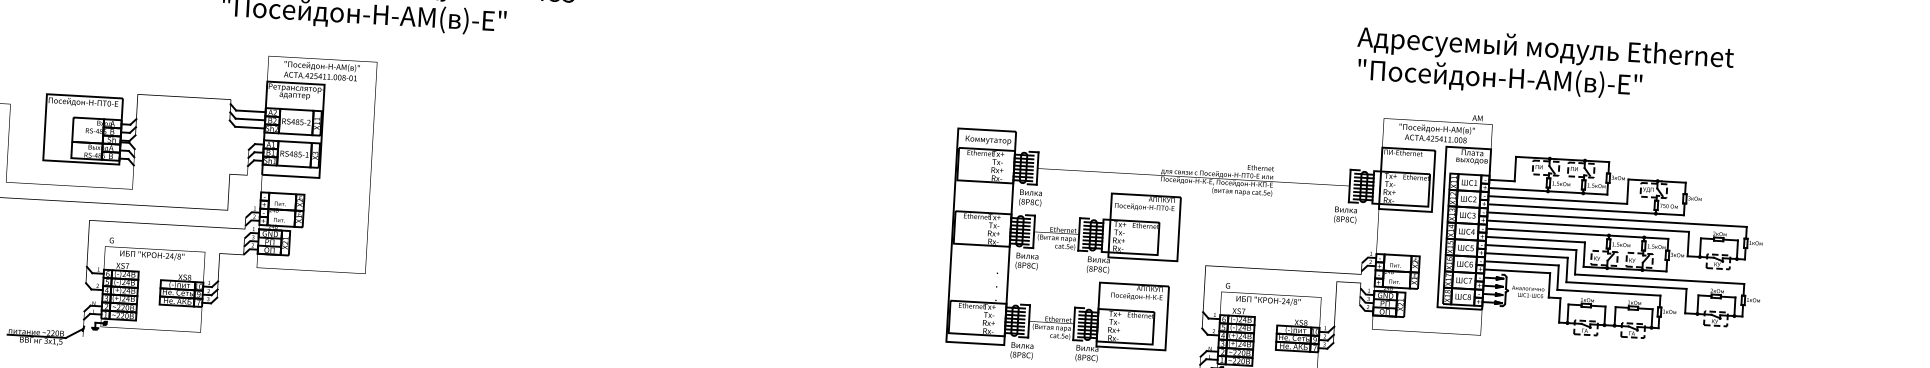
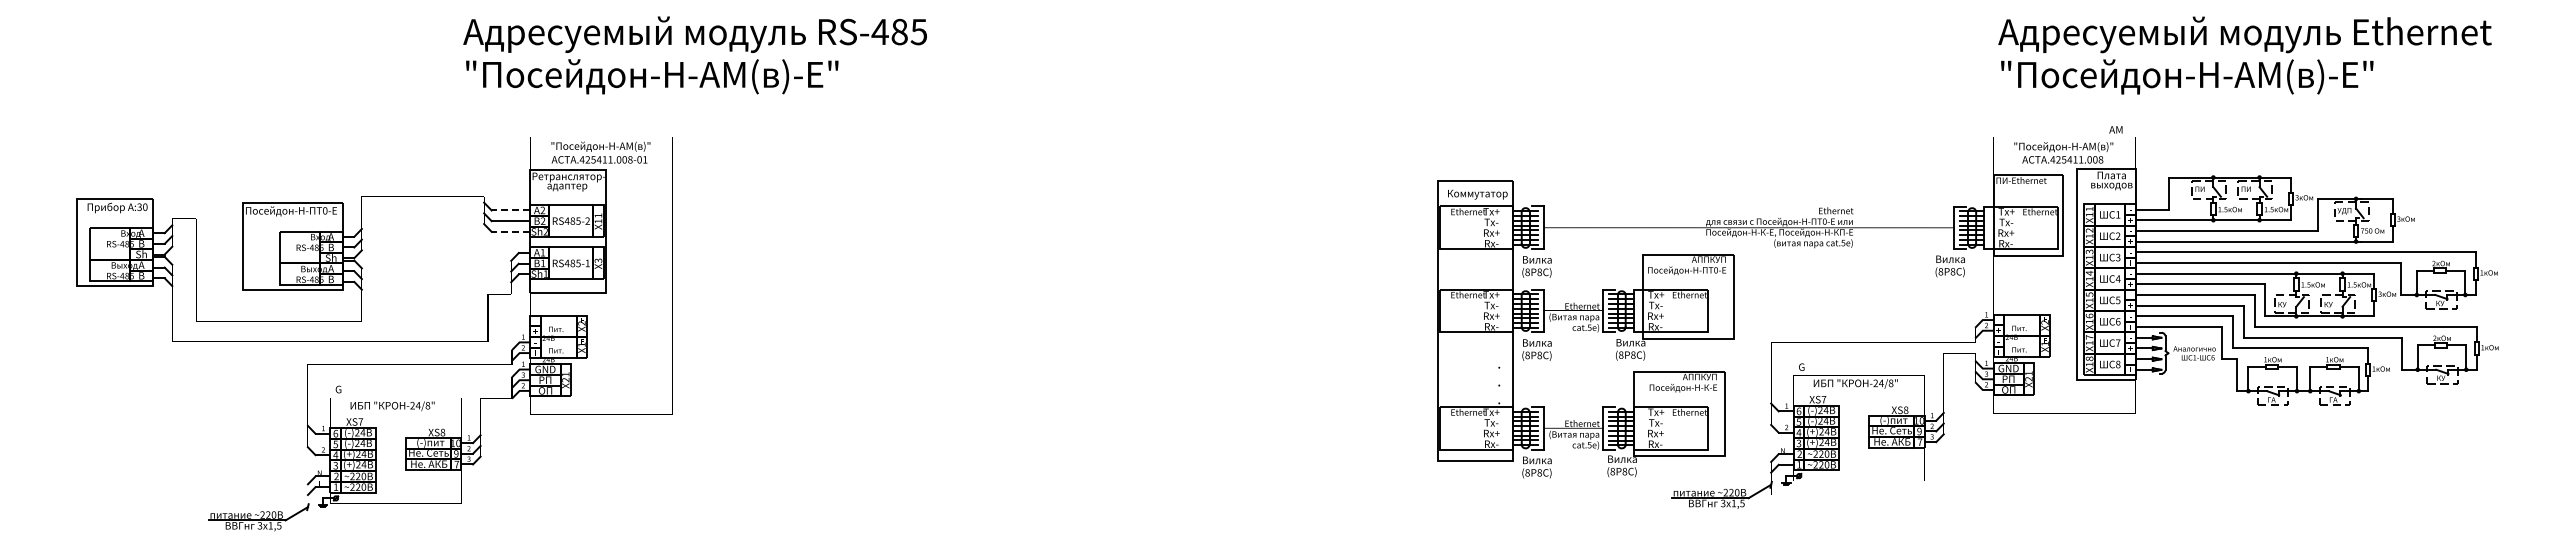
text: (1544, 65) -> (2244, 55), moved
line: (250, 111) -> (510, 210), solid -> dashed
line: (249, 127) -> (510, 231), solid -> dashed

